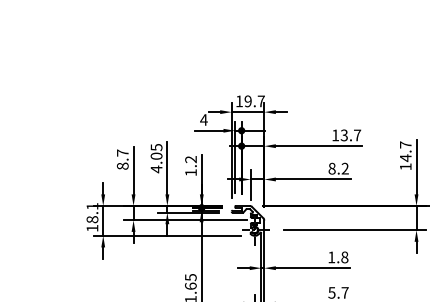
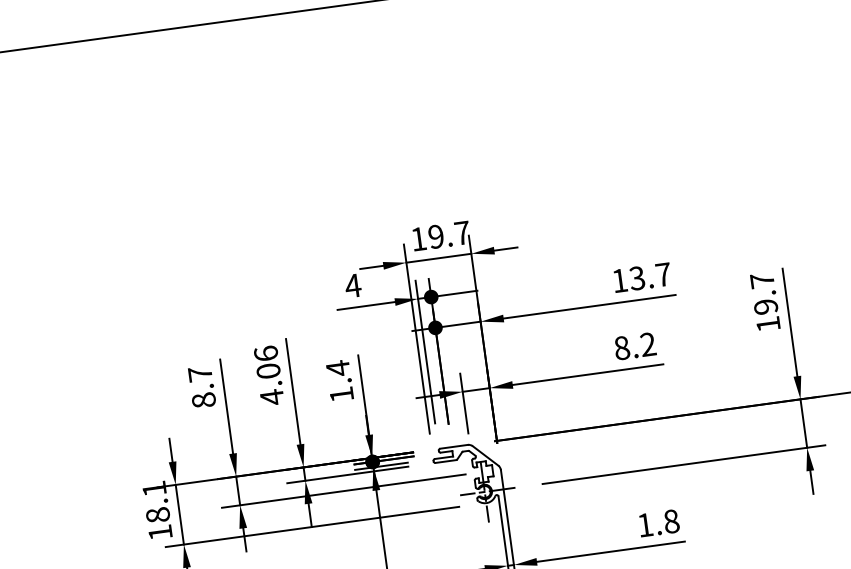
text: (156, 147) -> (265, 353), 4.05 -> 4.06
text: (405, 158) -> (765, 307), 14.7 -> 19.7
text: (190, 159) -> (337, 368), 1.2 -> 1.4

